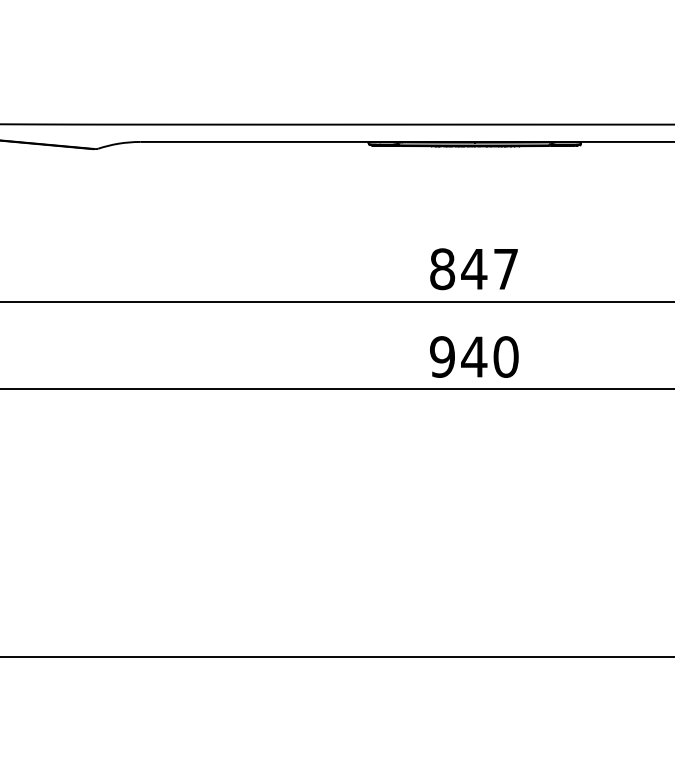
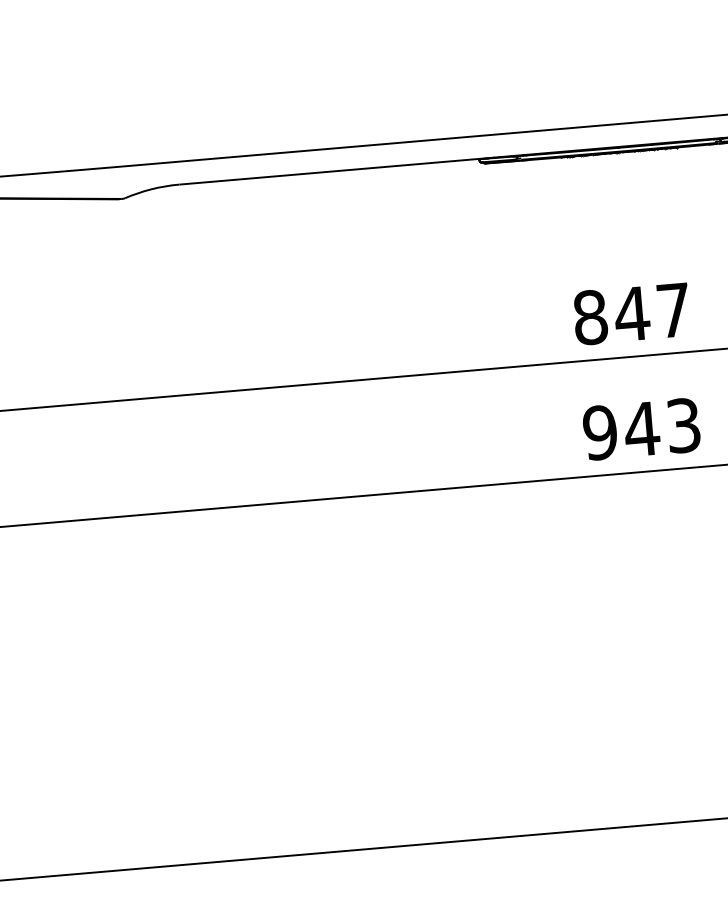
text: (505, 356) -> (682, 425), 940 -> 943

